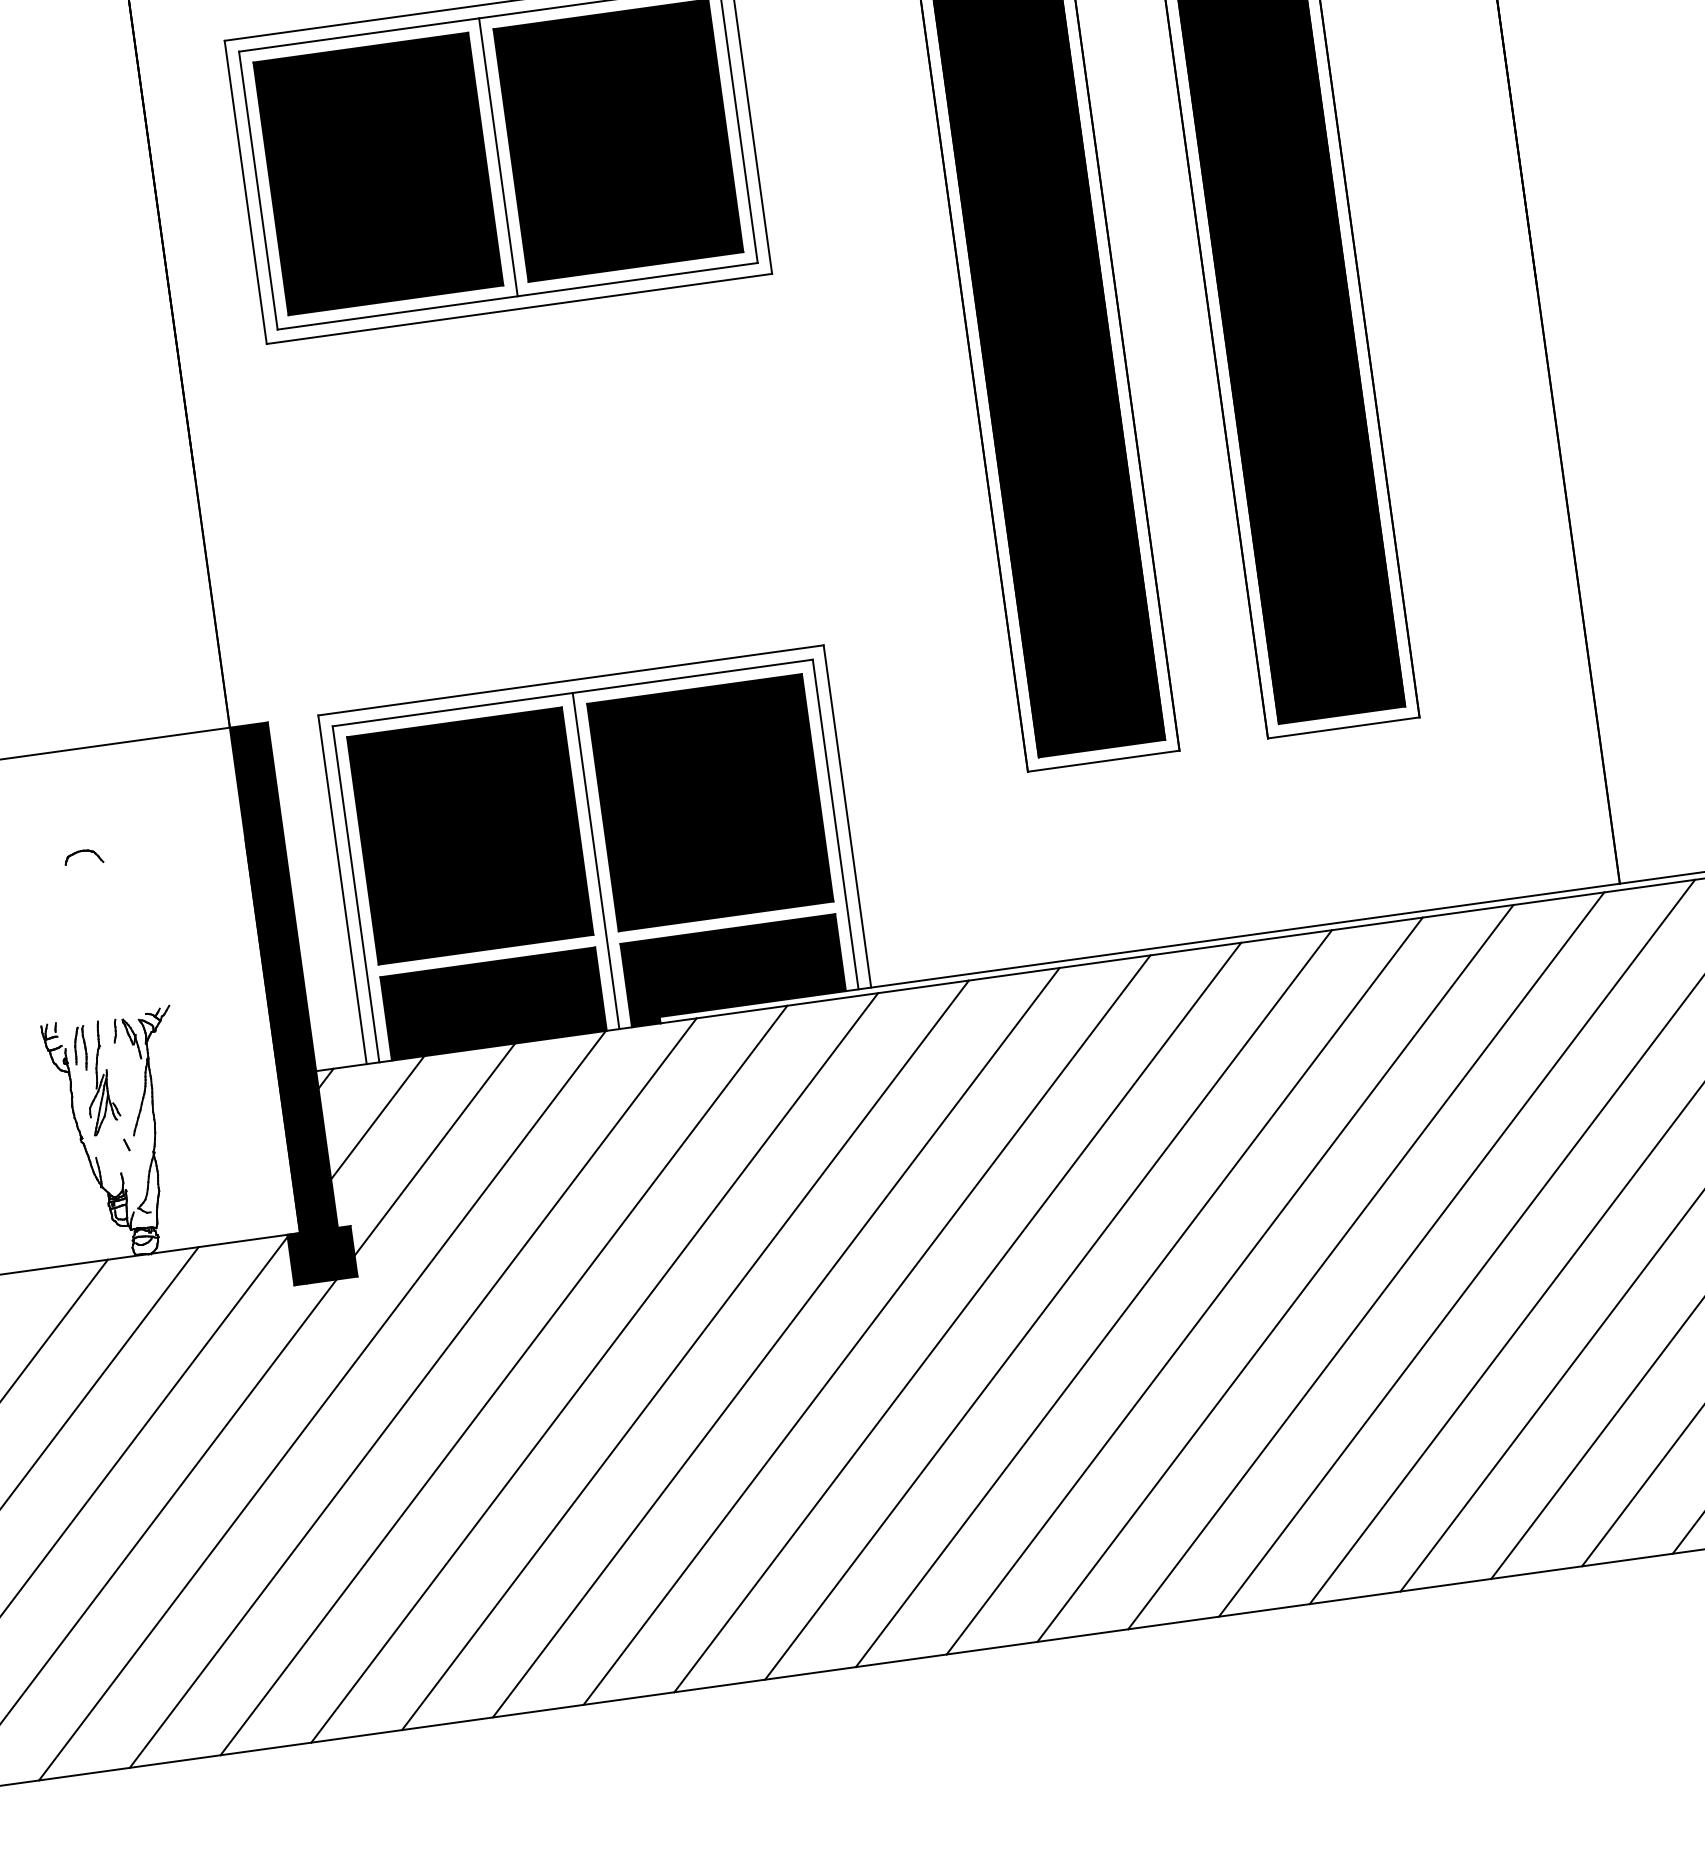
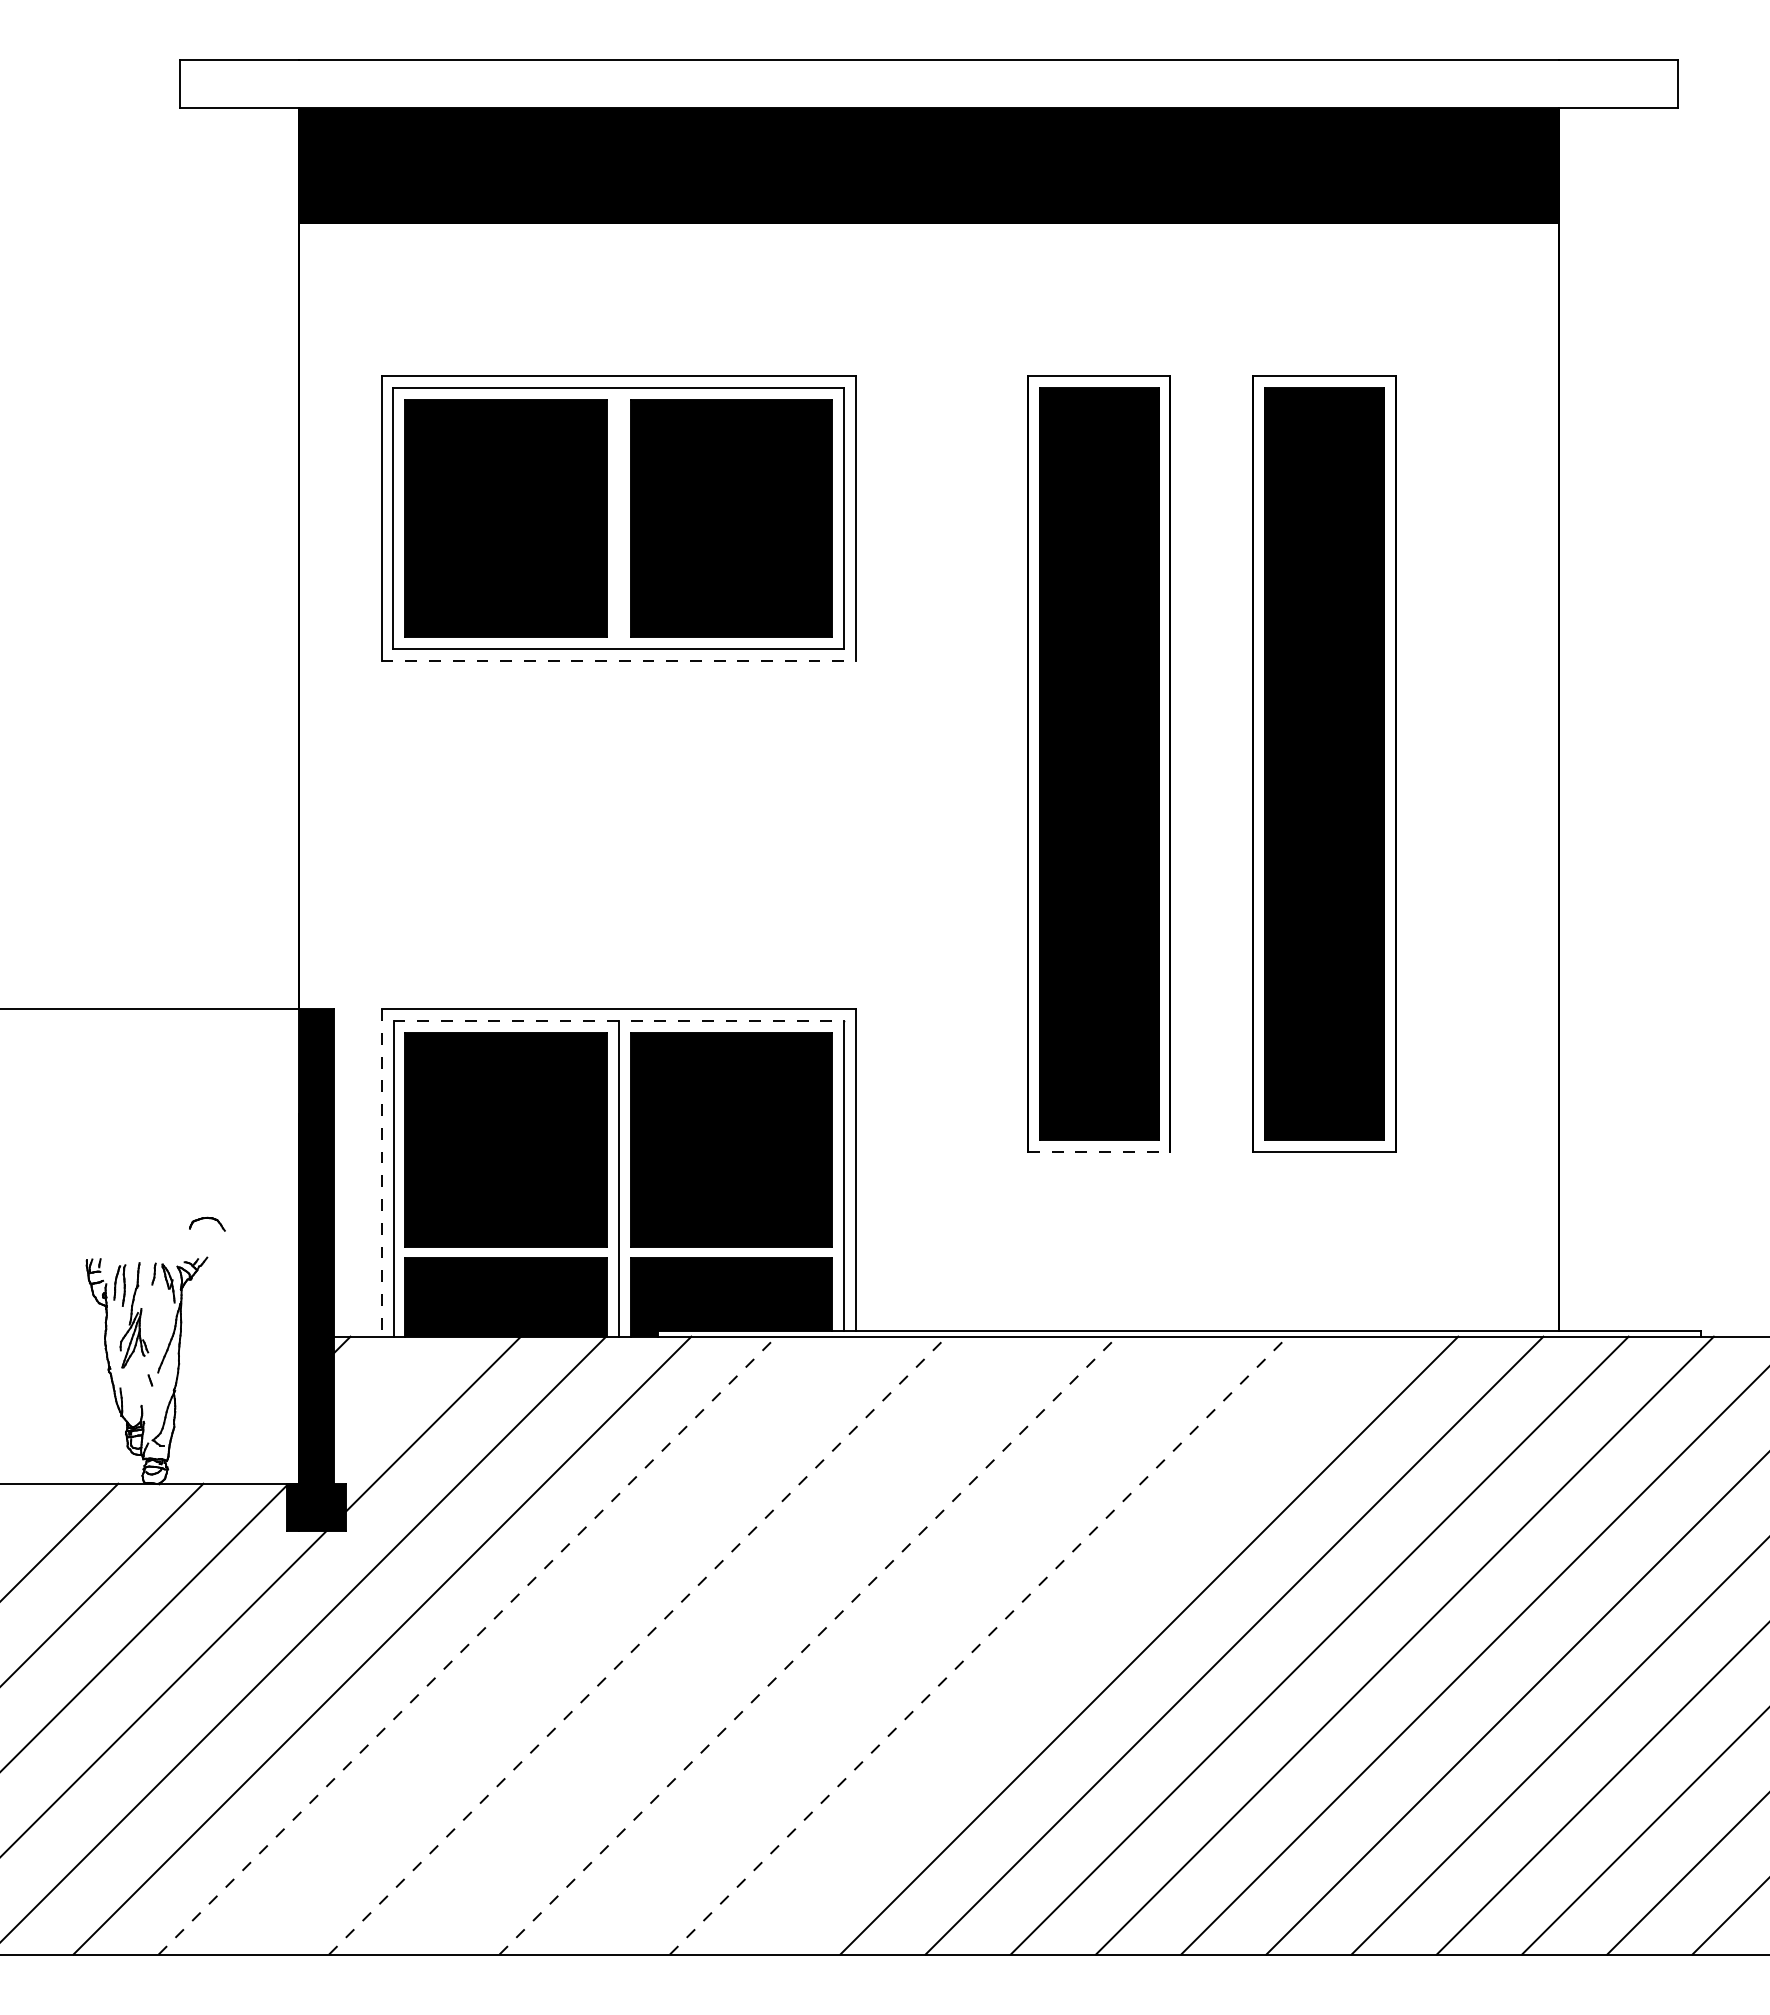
line: (497, 156) -> (618, 517), removed
line: (520, 308) -> (619, 660), solid -> dashed
line: (573, 693) -> (619, 1021), solid -> dashed
line: (1104, 760) -> (1099, 1151), solid -> dashed
part: (83, 856) -> (207, 1223), moved
line: (342, 889) -> (381, 1172), solid -> dashed
line: (377, 1117) -> (384, 1387), removed
line: (1139, 1292) -> (1064, 1645), removed
line: (1048, 1304) -> (978, 1645), solid -> dashed
line: (957, 1317) -> (893, 1645), removed
line: (867, 1330) -> (808, 1645), solid -> dashed
line: (776, 1342) -> (723, 1645), removed
line: (685, 1355) -> (638, 1645), solid -> dashed
line: (594, 1367) -> (552, 1645), removed
line: (503, 1380) -> (467, 1645), solid -> dashed

